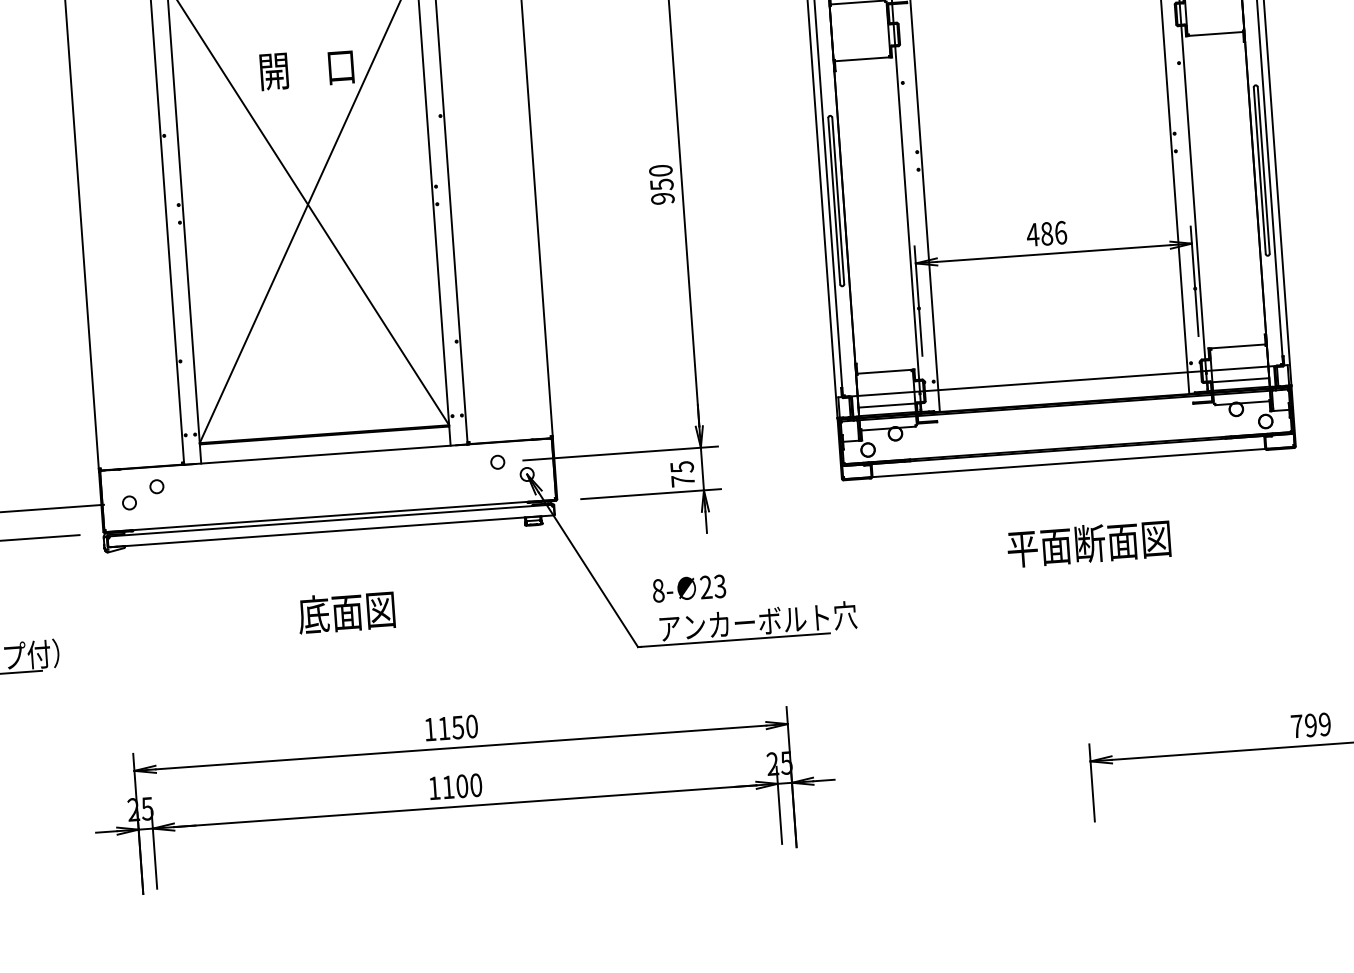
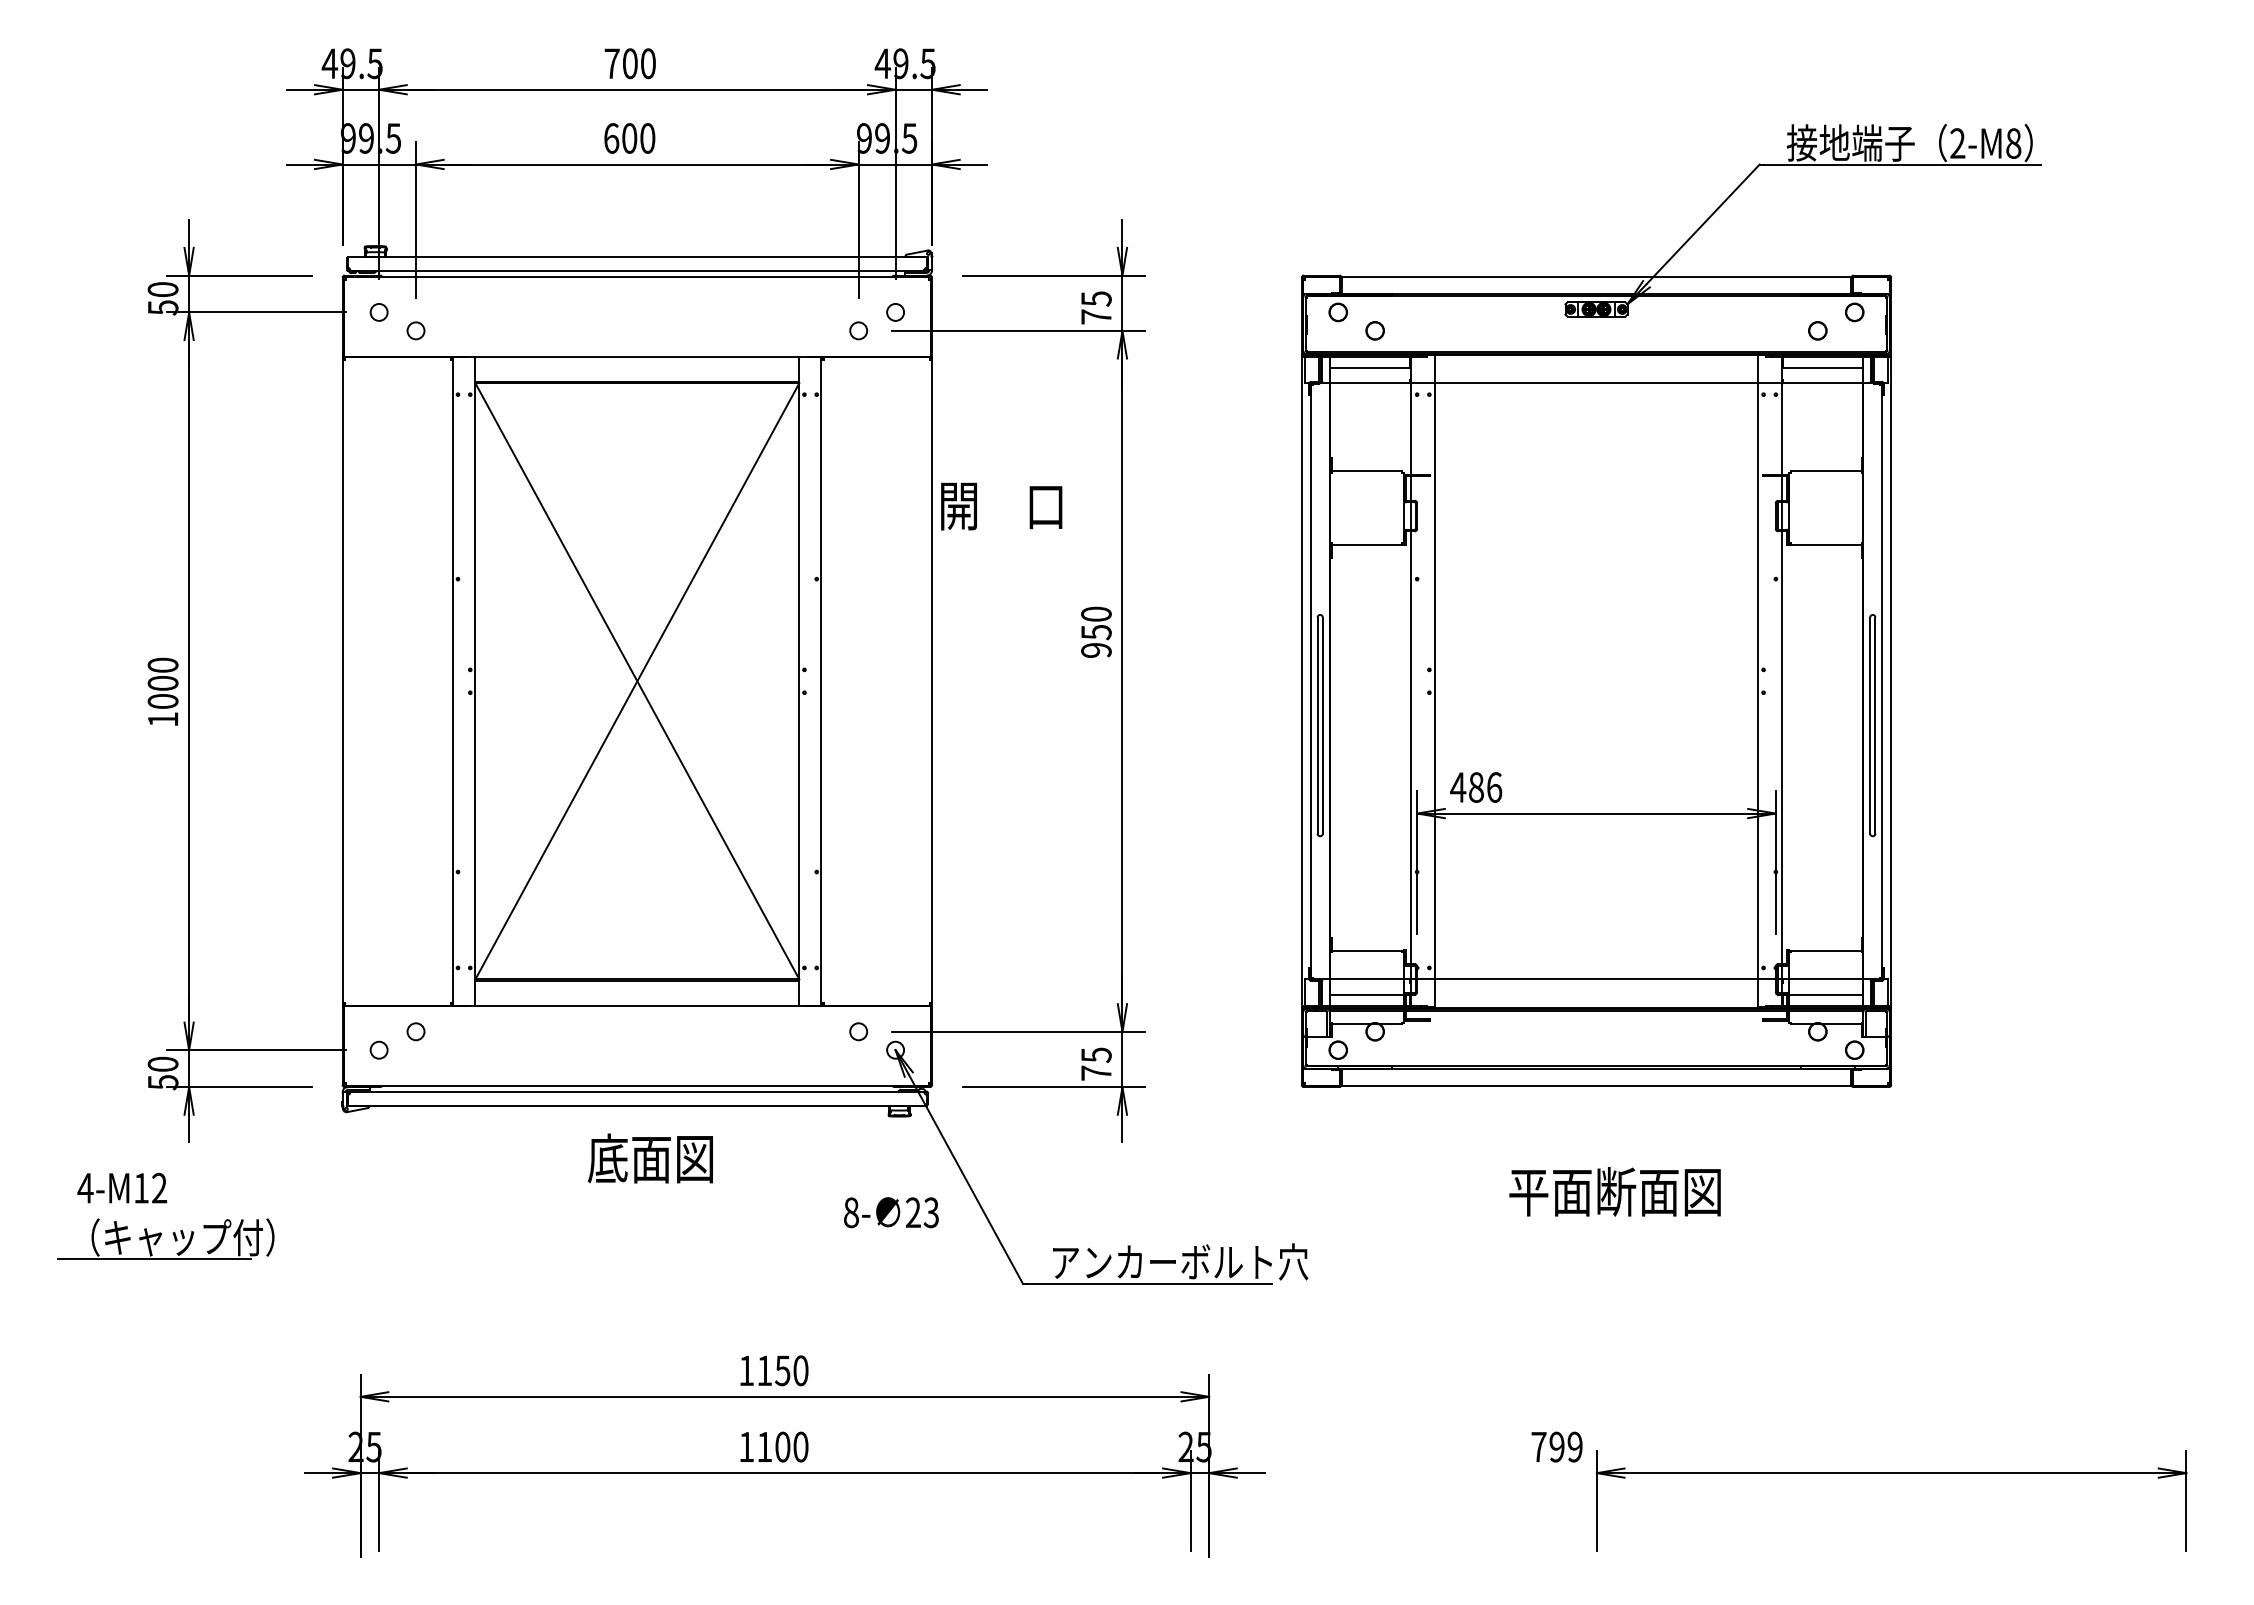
text: (306, 69) -> (1001, 506), moved
text: (661, 184) -> (1096, 631), moved
text: (1047, 233) -> (1476, 787), moved
text: (689, 588) -> (891, 1212), moved
text: (345, 612) -> (649, 1158), moved
text: (1310, 725) -> (1556, 1446), moved

